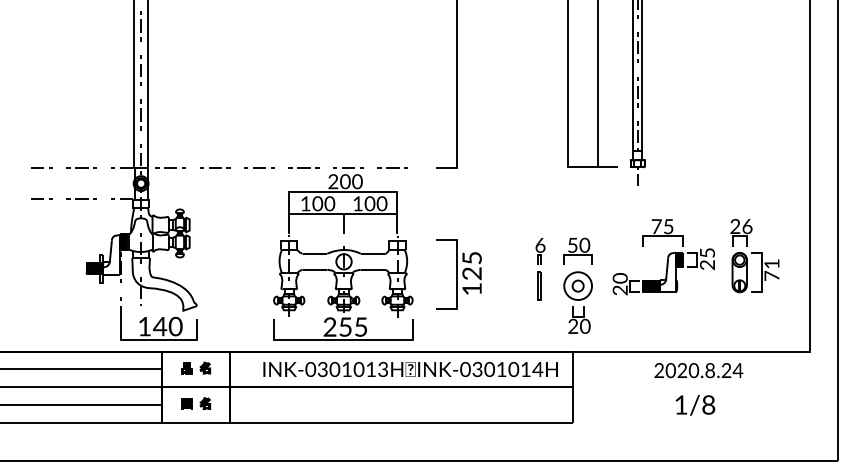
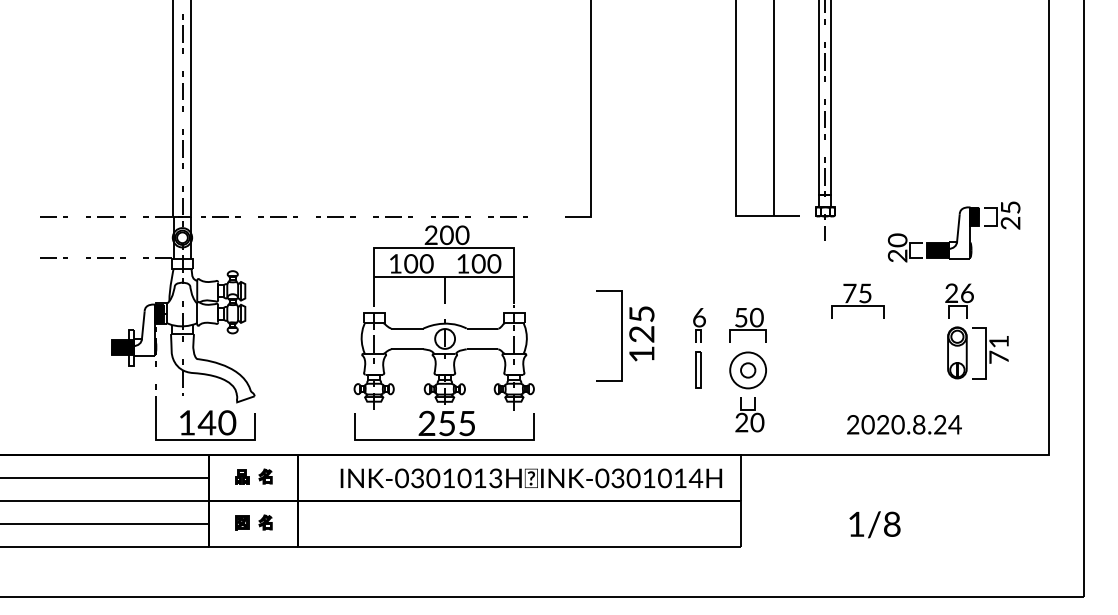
part: (663, 271) -> (953, 231), moved
part: (459, 274) -> (625, 335), moved
text: (698, 370) -> (904, 424), moved
text: (695, 405) -> (874, 524), moved

